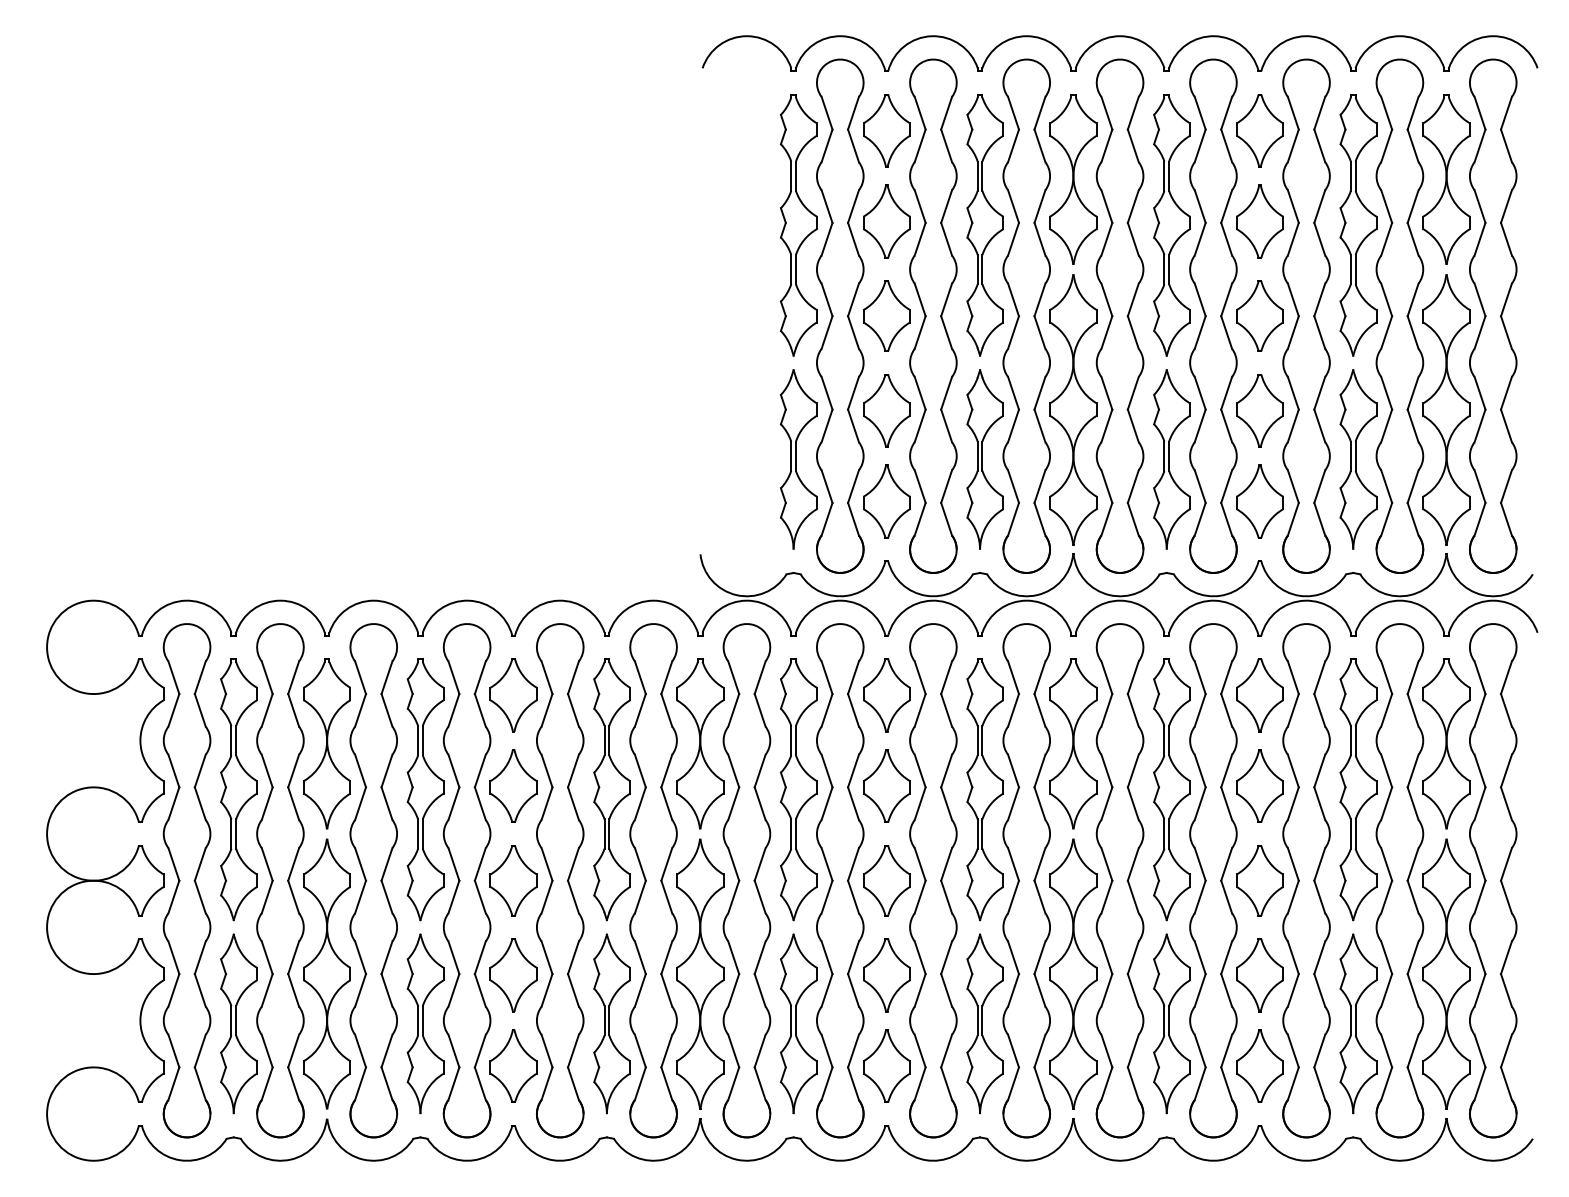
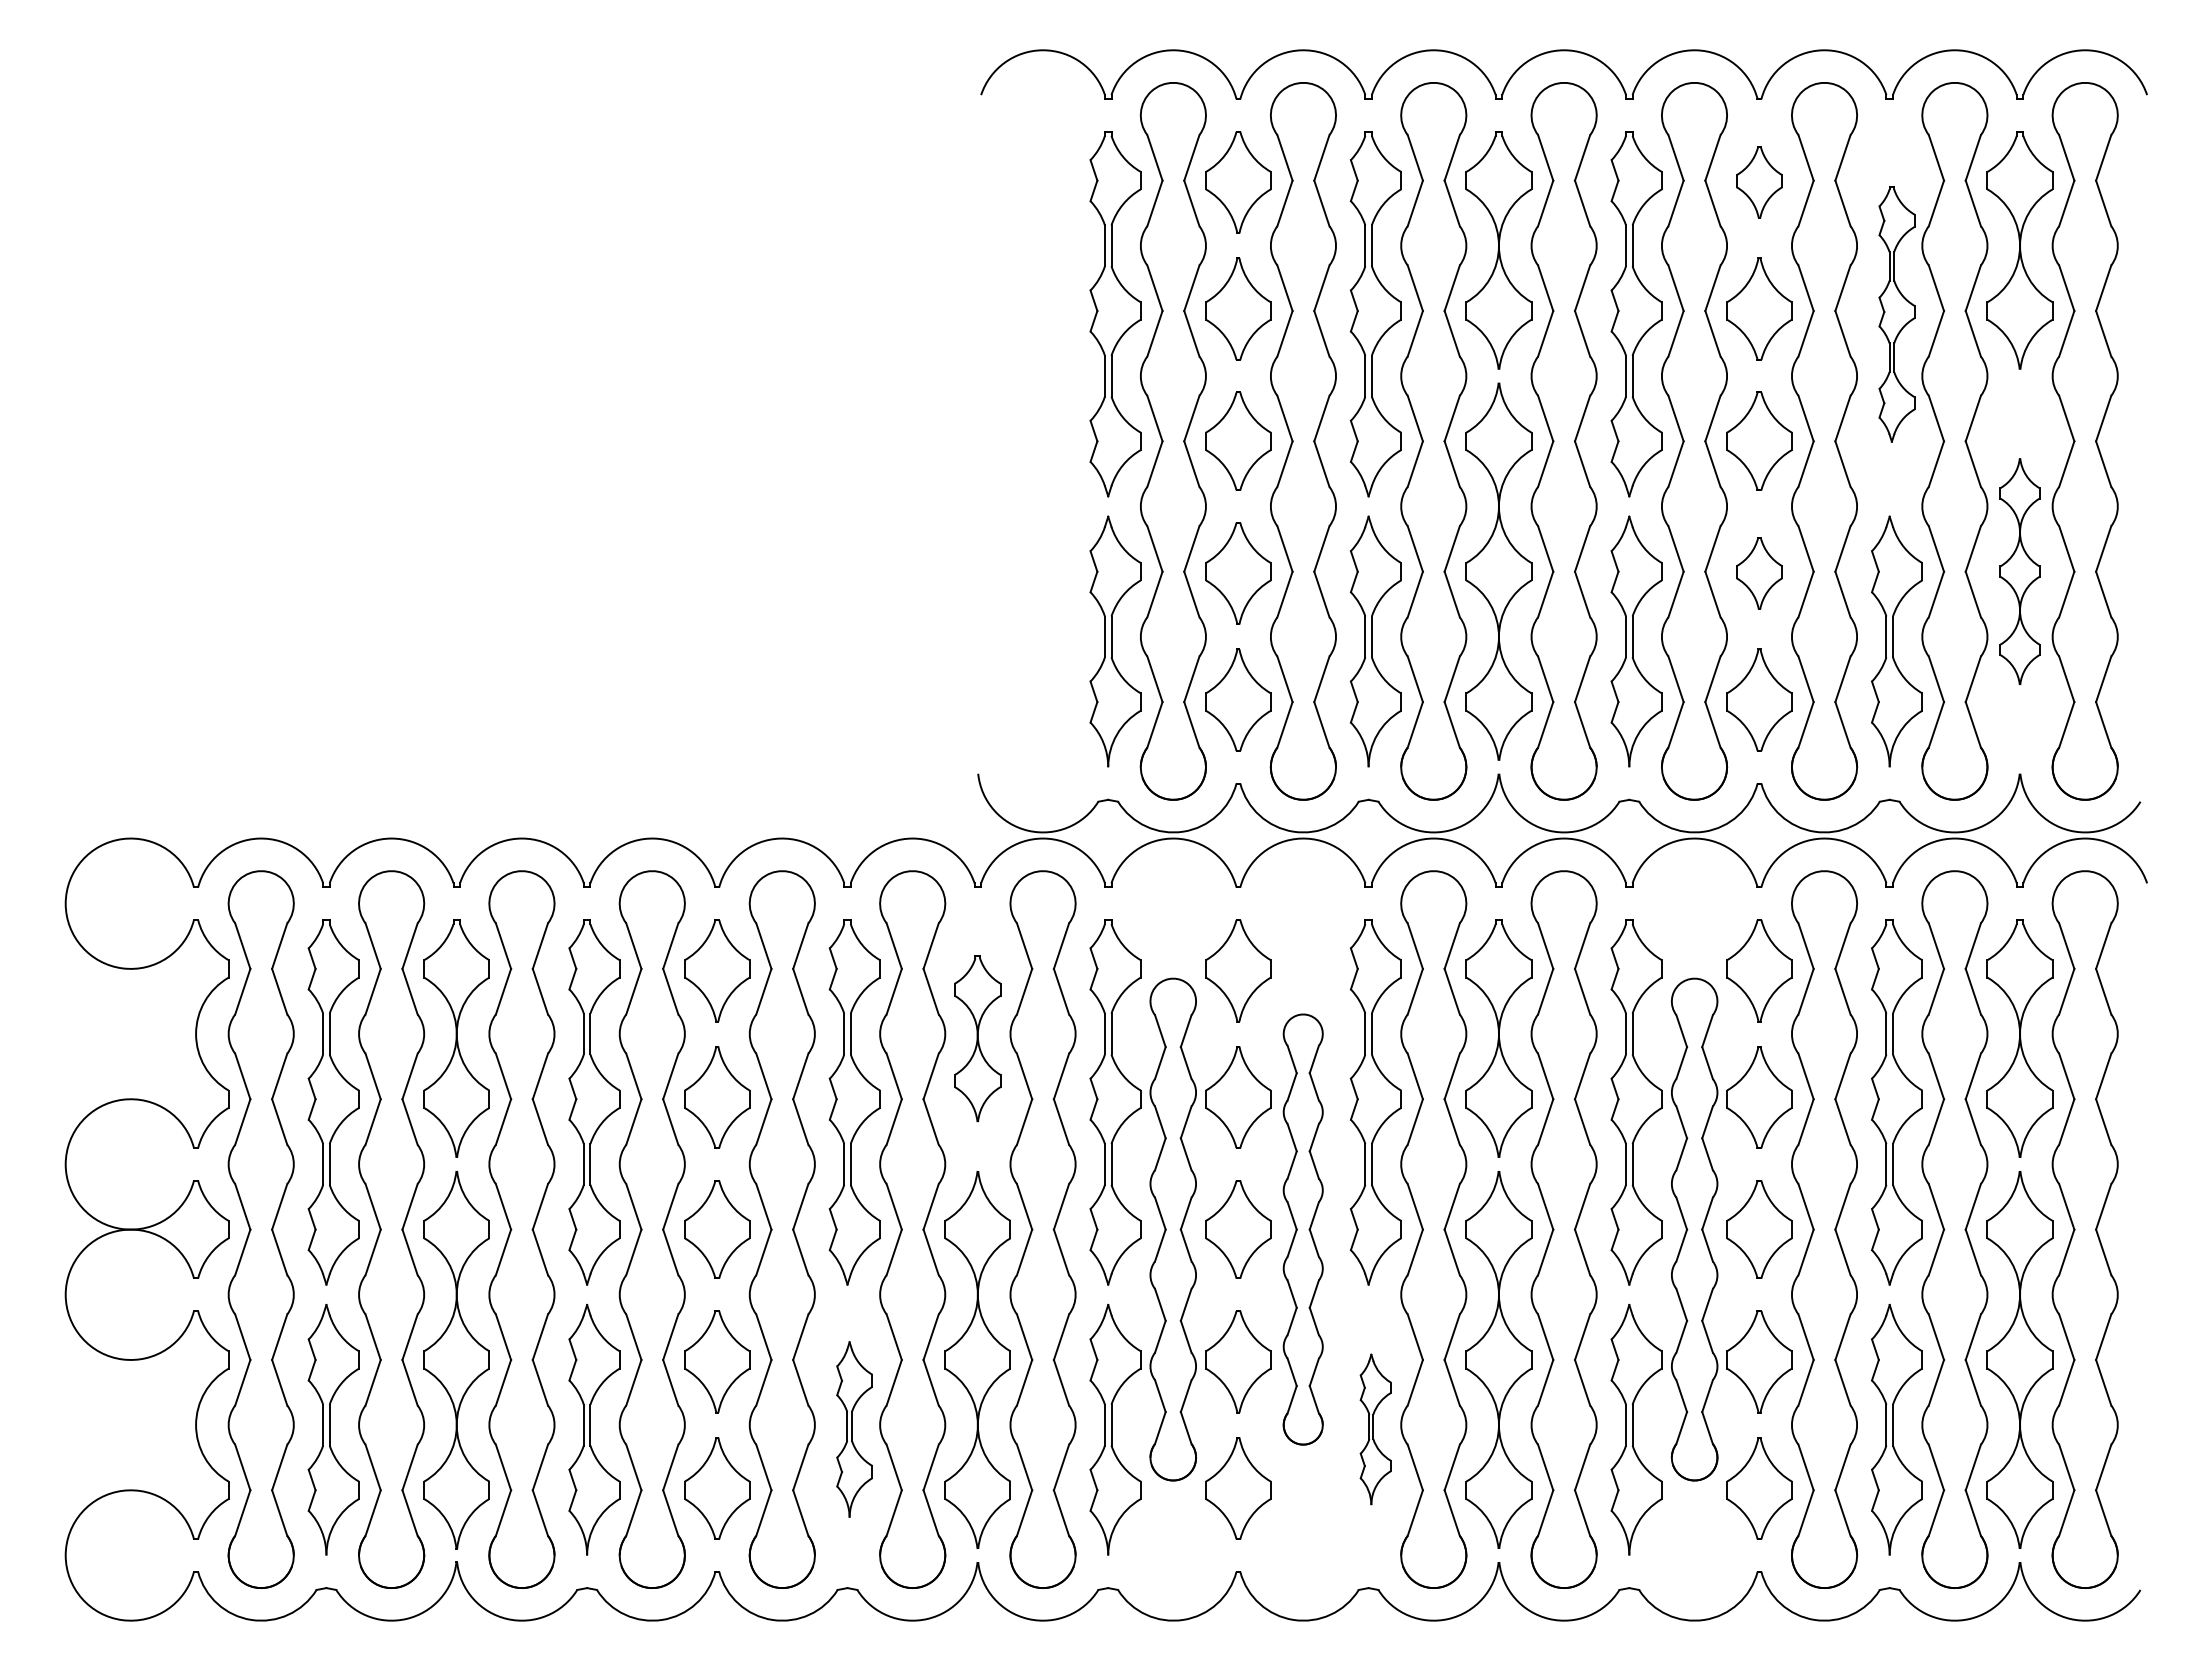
part: (1259, 130) -> (1759, 182), size x0.7
part: (1358, 225) -> (1896, 314), size x0.7
part: (1446, 409) -> (2019, 571), size x0.6
part: (1259, 410) -> (1759, 573), size x0.7
part: (700, 743) -> (977, 1038), size x0.7
part: (839, 880) -> (1172, 1229), size x0.7
part: (932, 880) -> (1302, 1229), size x0.6
part: (1213, 880) -> (1694, 1229), size x0.7
part: (611, 1023) -> (854, 1429), size x0.7
part: (985, 1023) -> (1375, 1429), size x0.6

